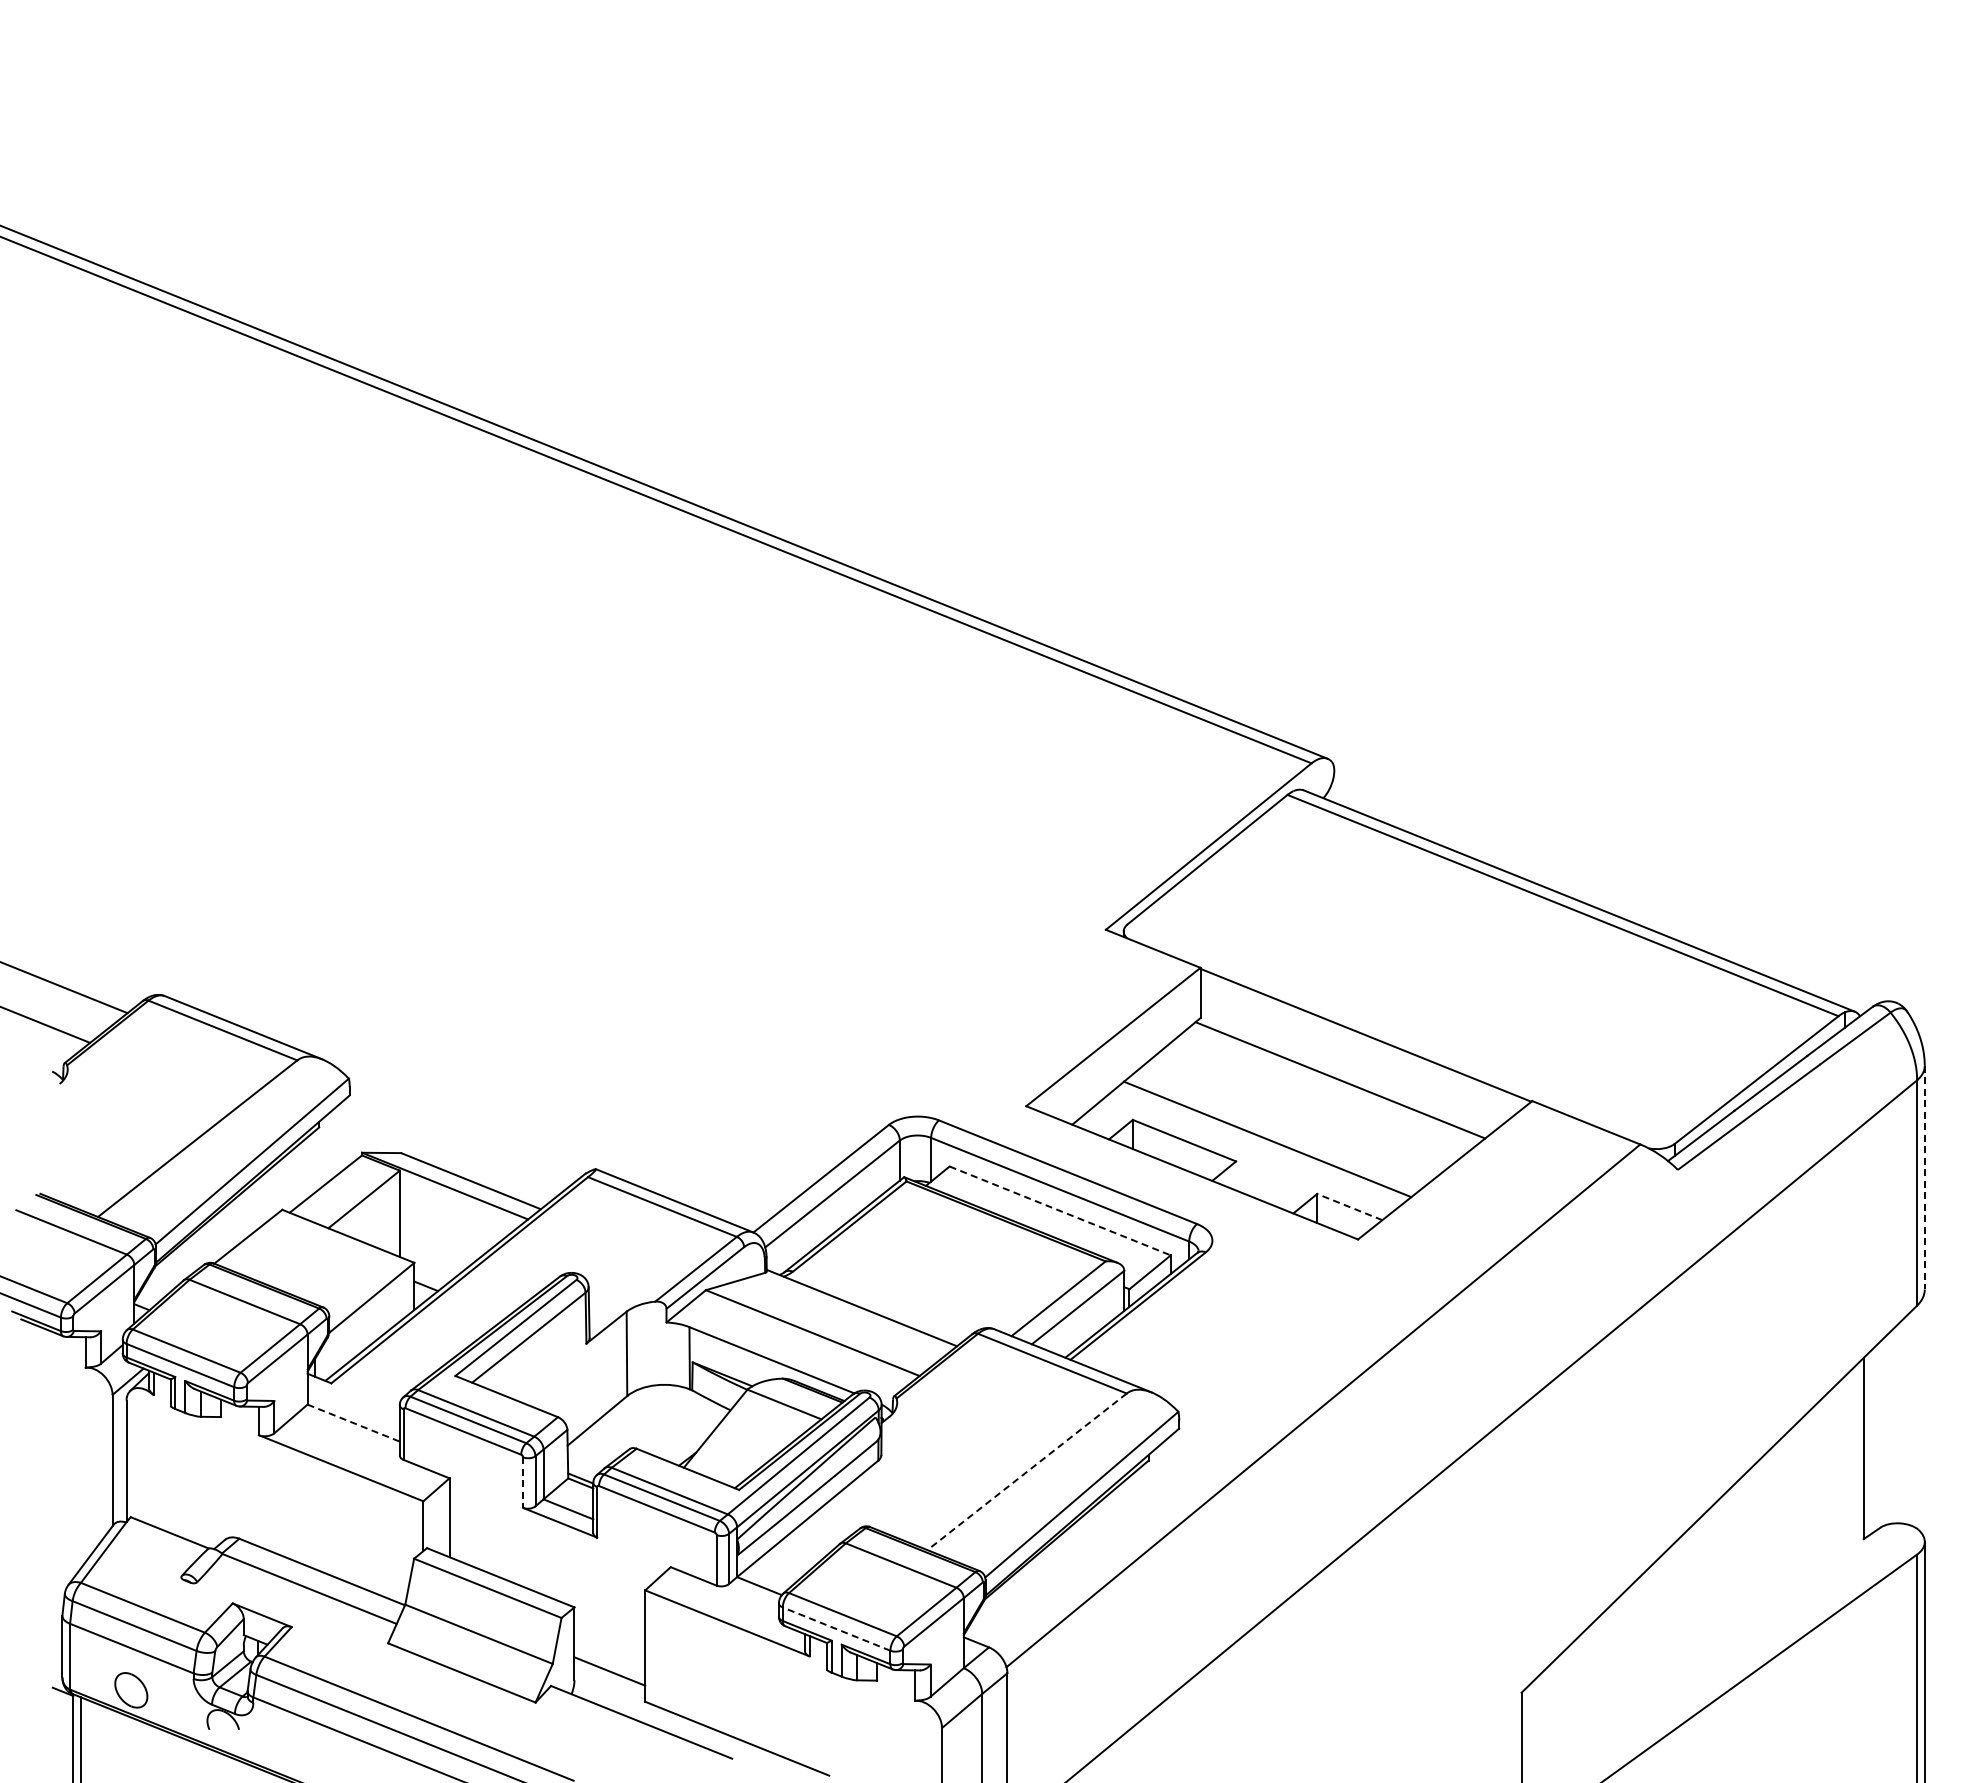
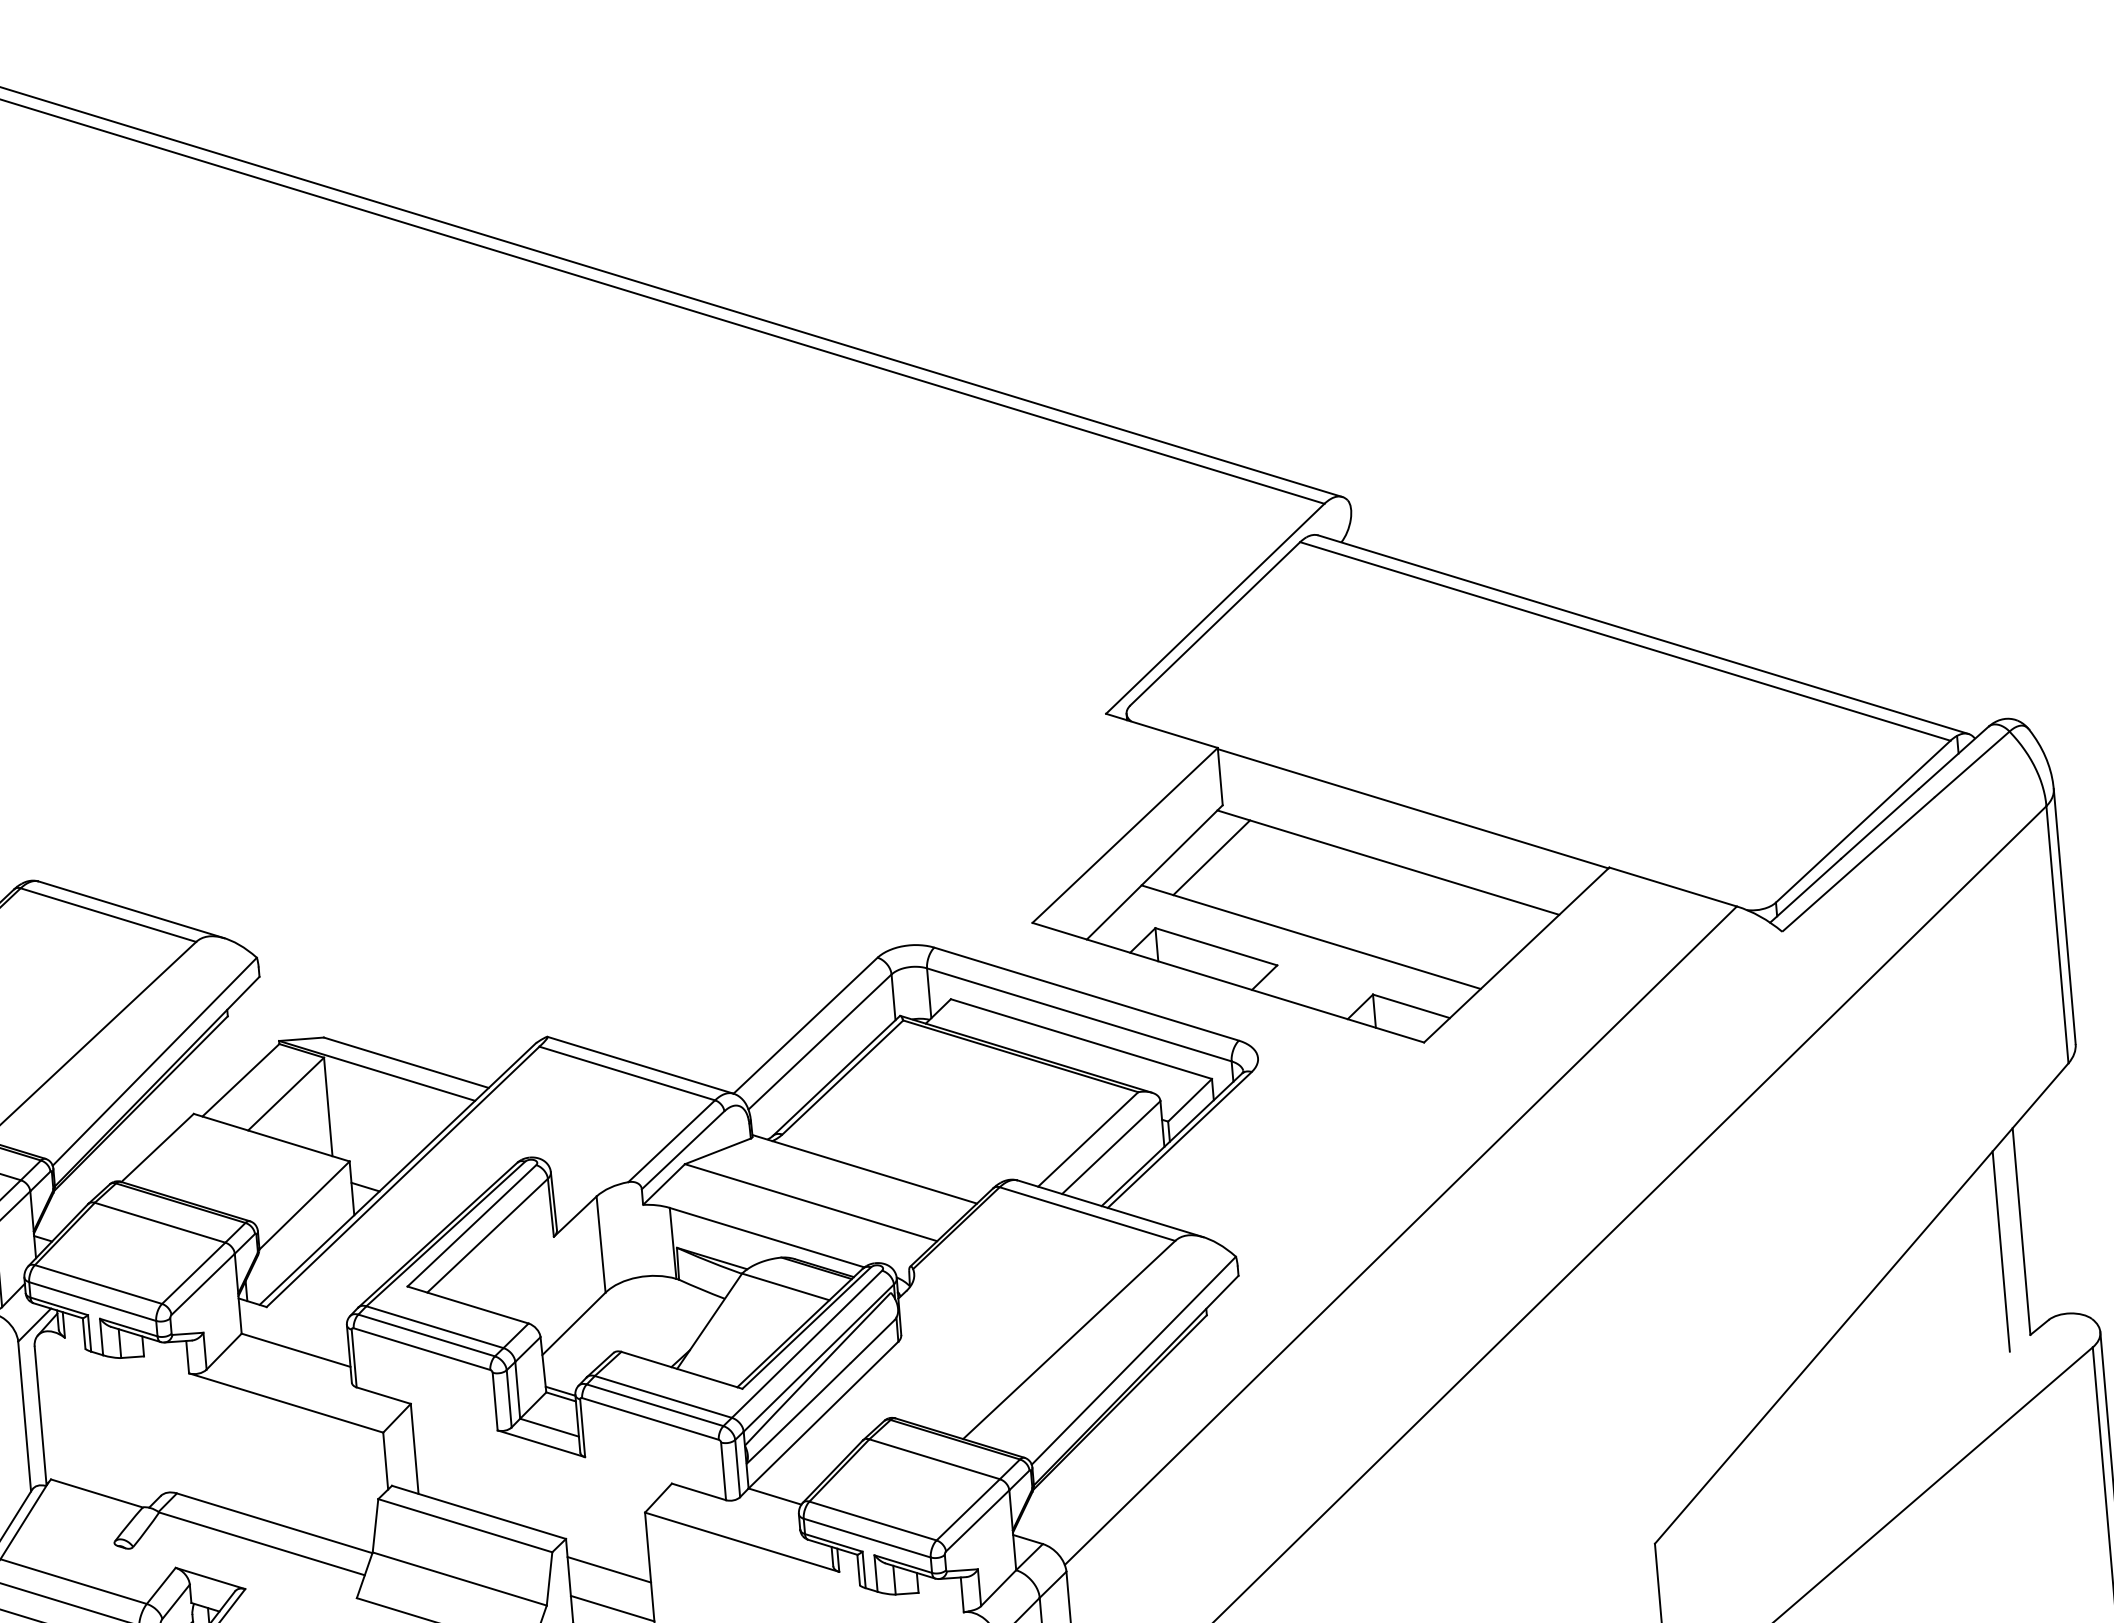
line: (1186, 1062) -> (1211, 857), added
line: (1924, 1177) -> (2064, 916), dashed -> solid
line: (1349, 1206) -> (1411, 1005), dashed -> solid
line: (1060, 1211) -> (1081, 1039), dashed -> solid
line: (353, 1423) -> (295, 1350), dashed -> solid
line: (1844, 1464) -> (2001, 1251), added
line: (1027, 1471) -> (1069, 1339), dashed -> solid
line: (523, 1483) -> (495, 1402), dashed -> solid
line: (836, 1629) -> (867, 1538), dashed -> solid
line: (609, 1637) -> (608, 1569), added

